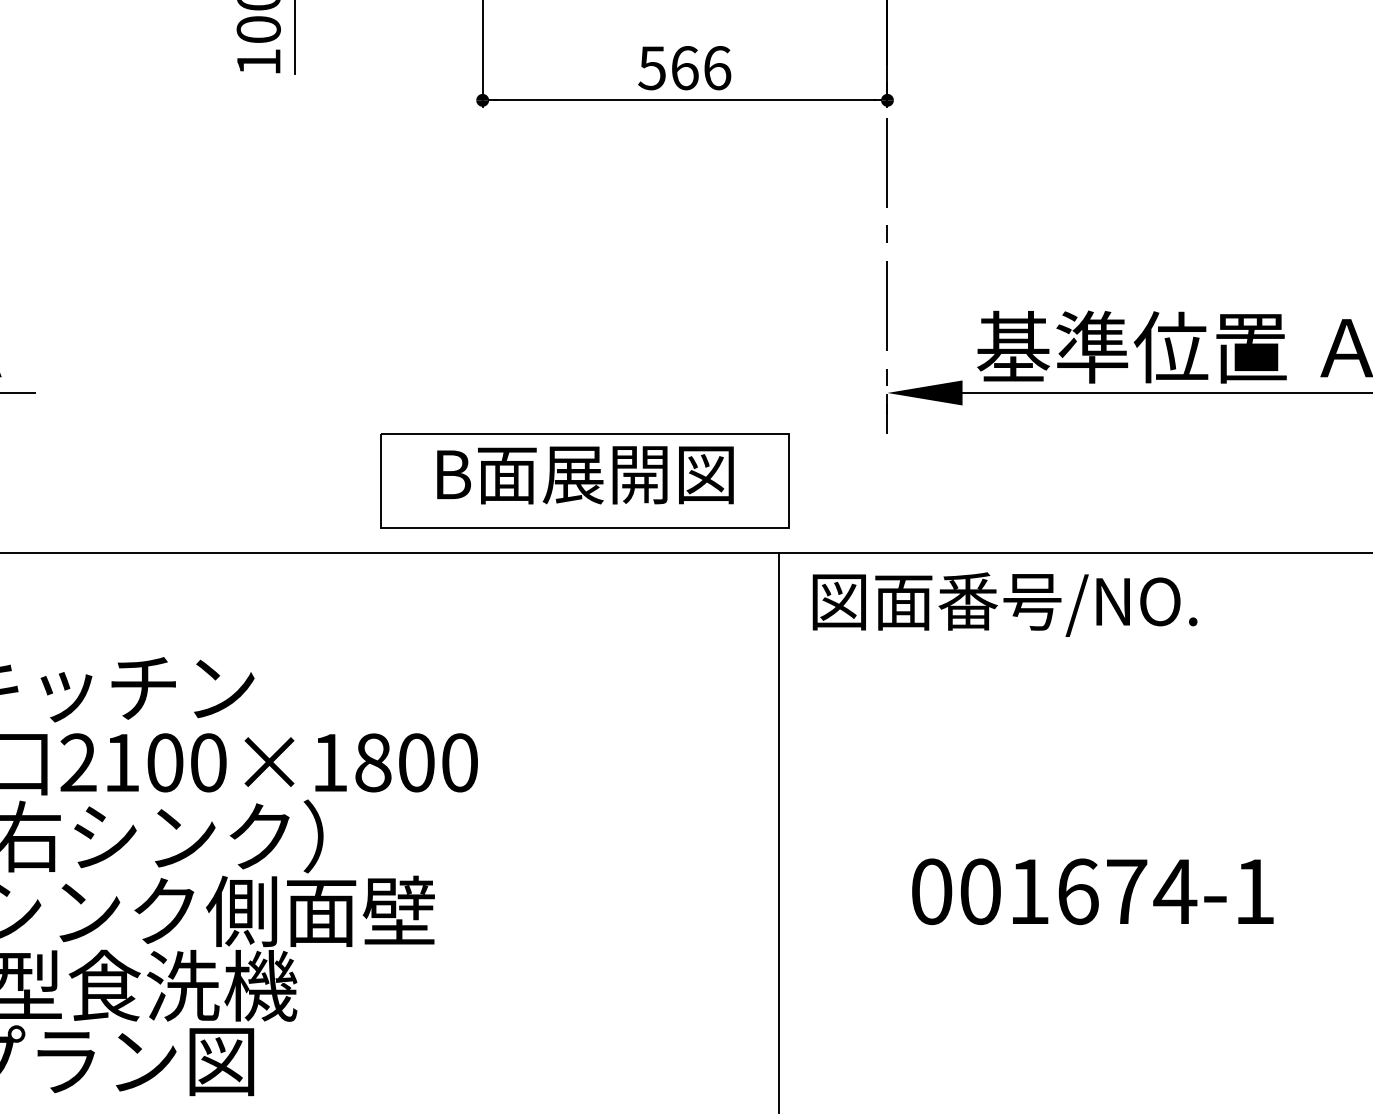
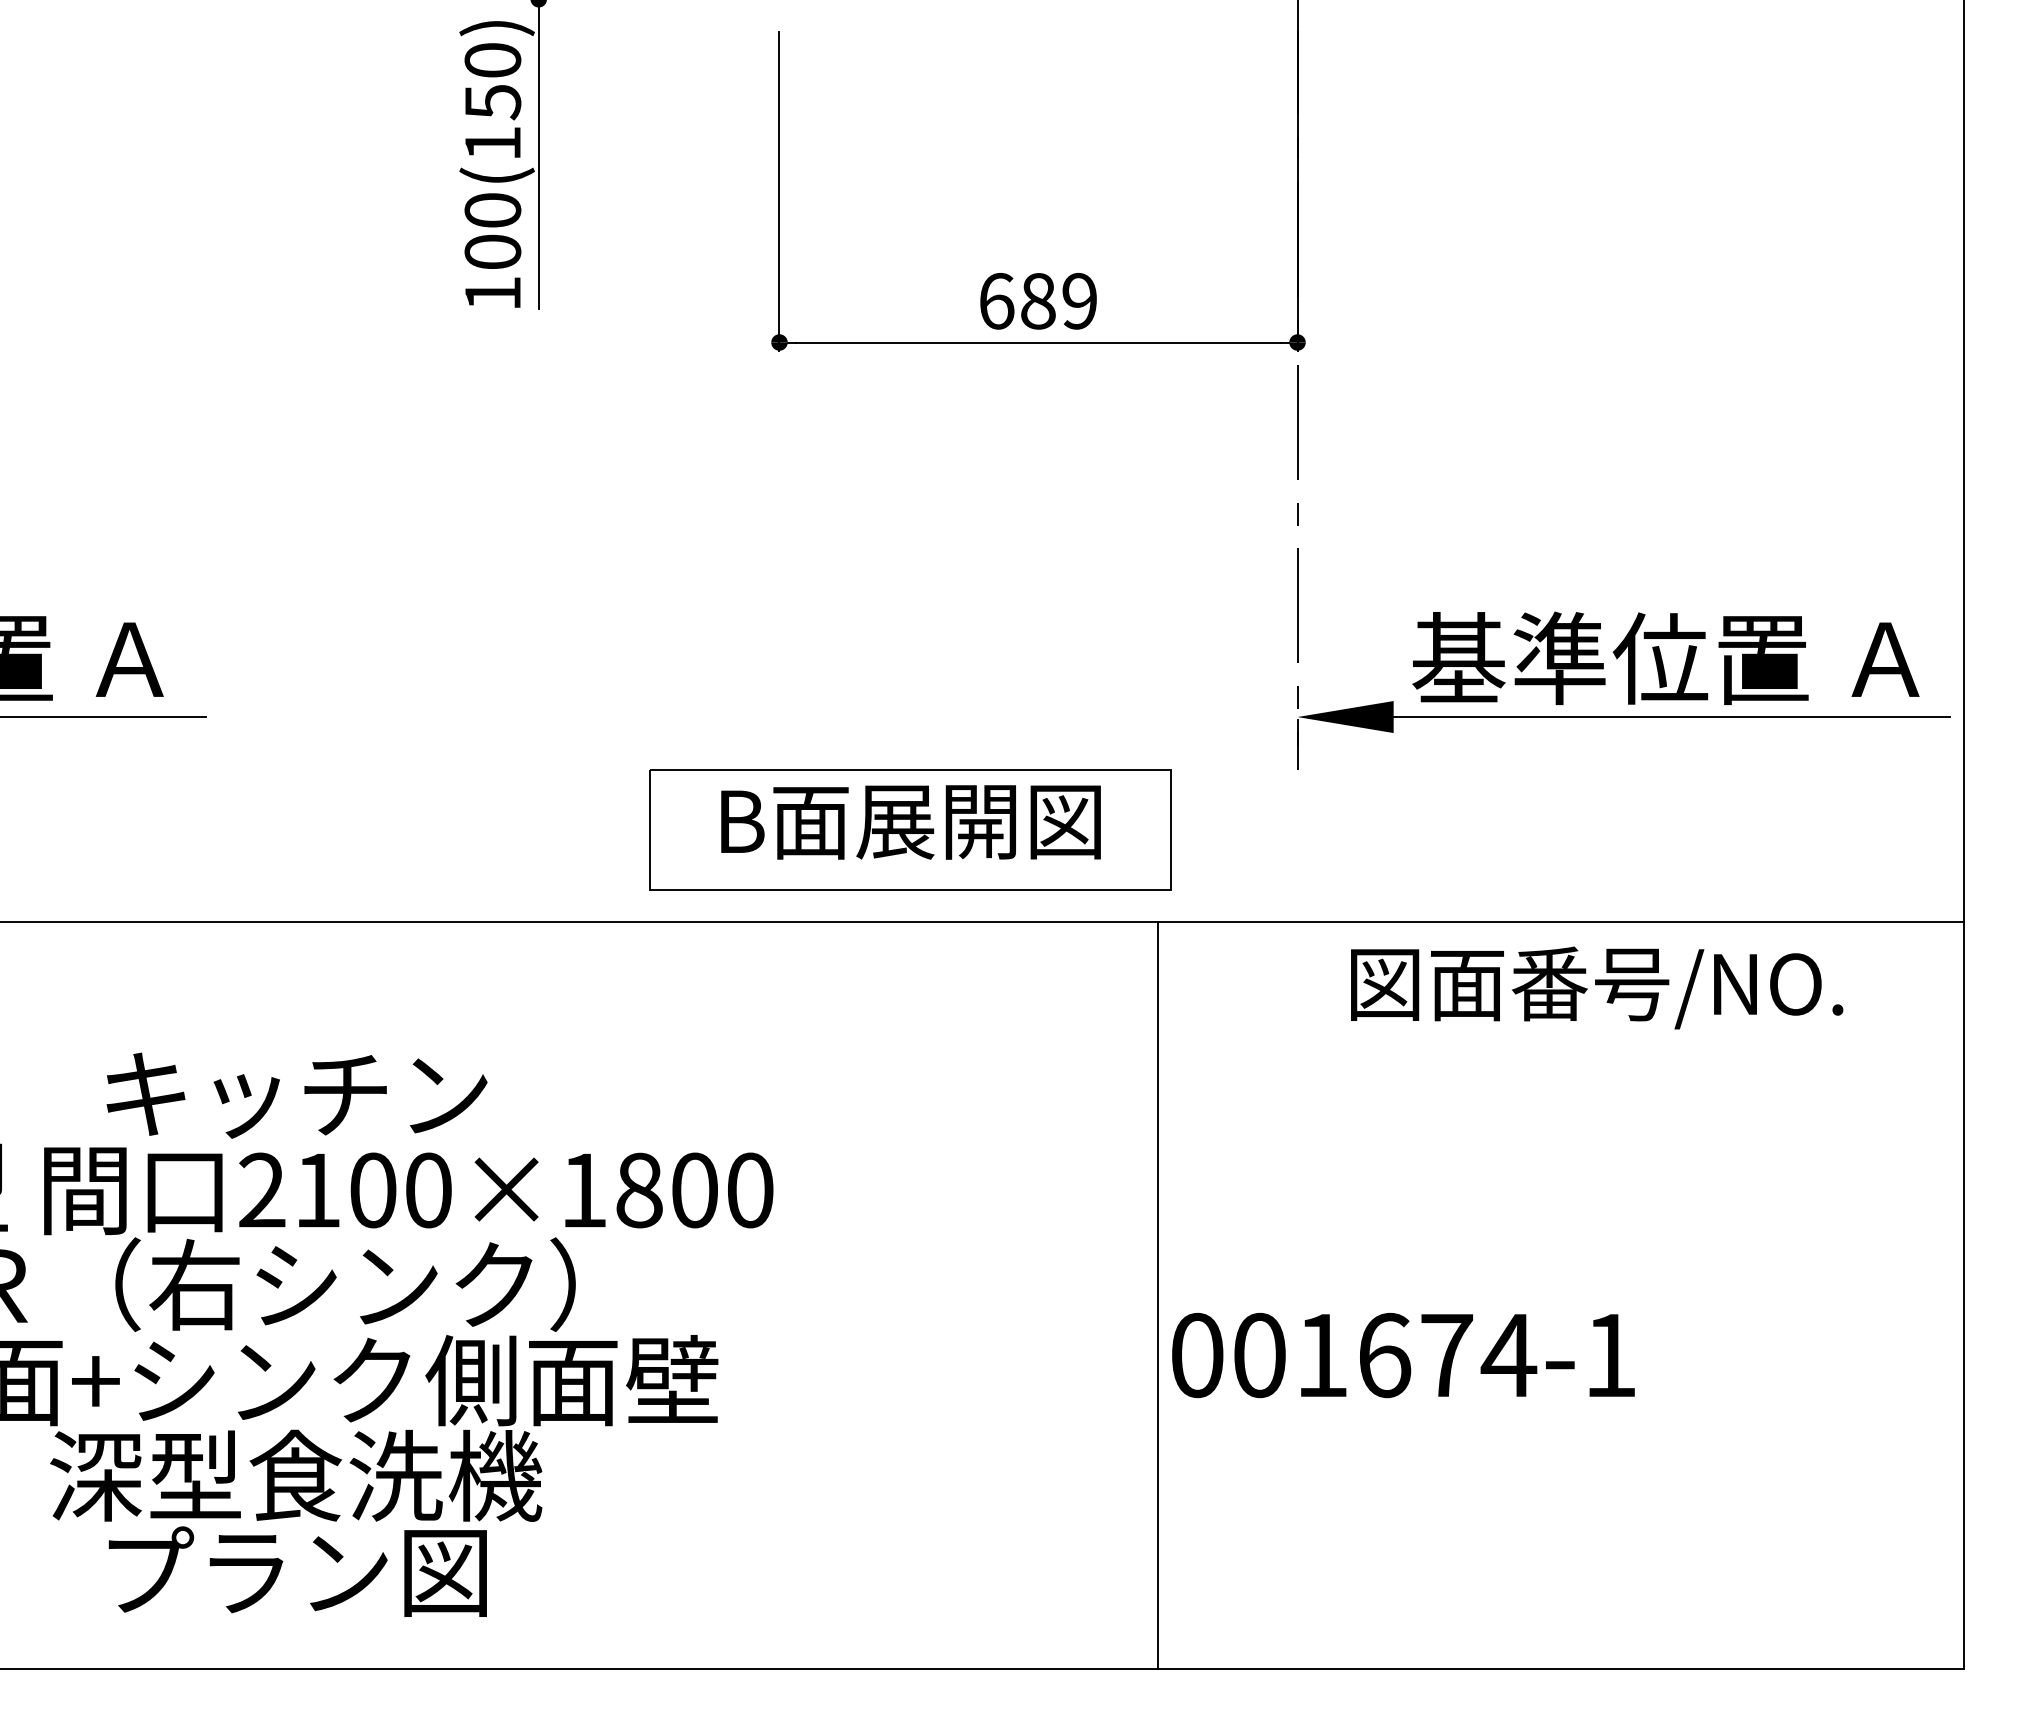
text: (684, 67) -> (1037, 300), 566 -> 689
text: (1005, 604) -> (1597, 987), moved
text: (1092, 891) -> (1403, 1355), moved

